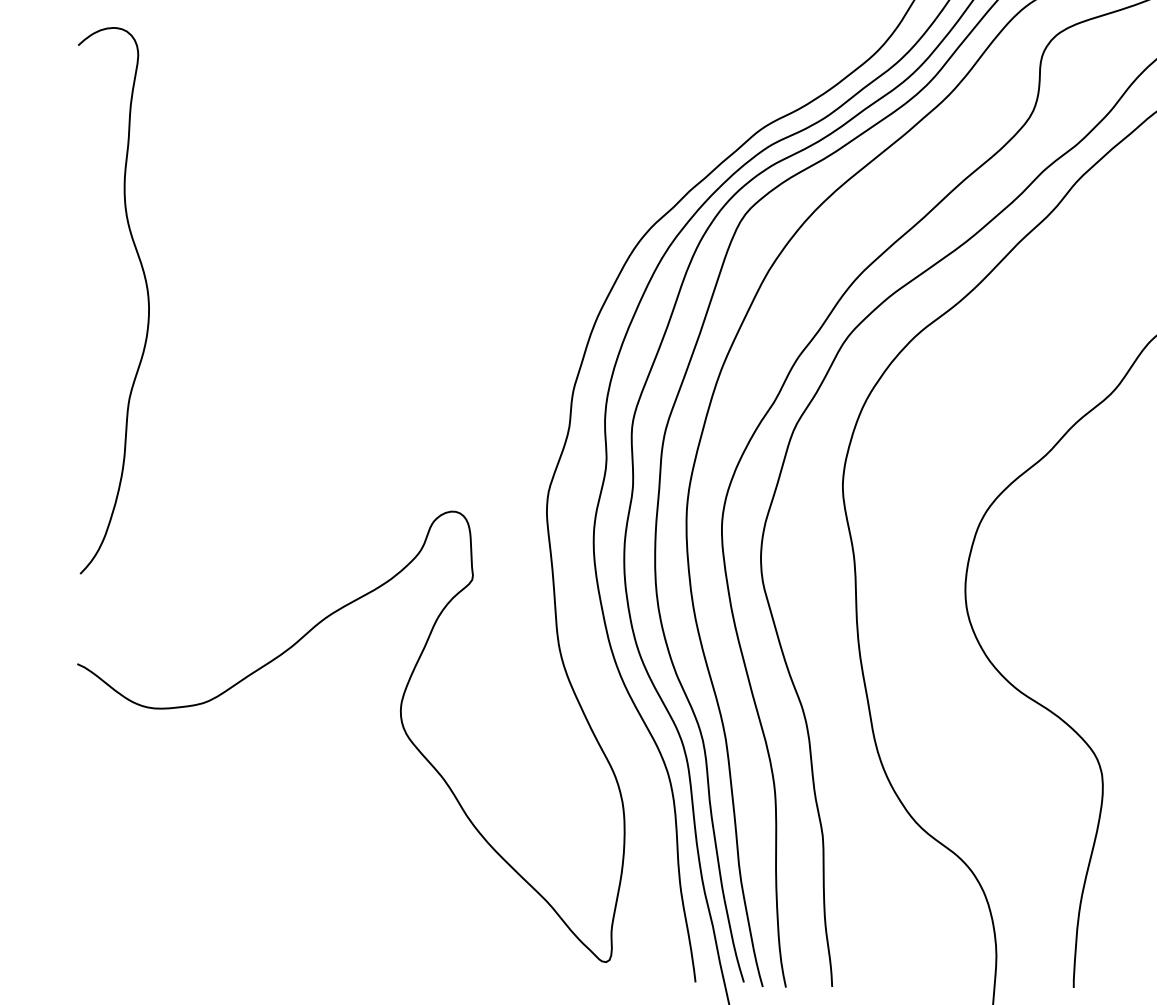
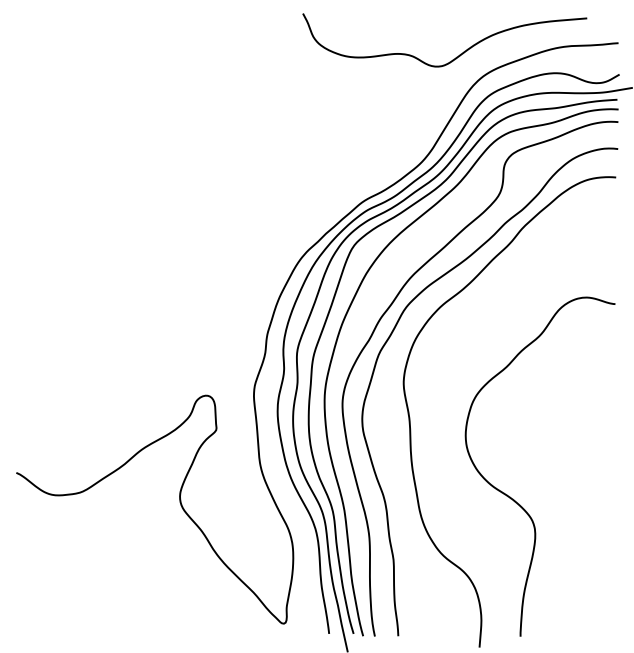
curve: (146, 299) -> (51, 288), removed

